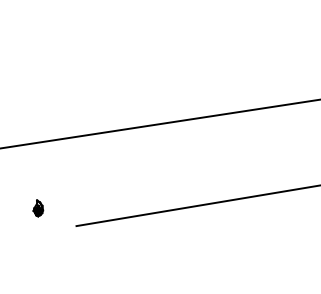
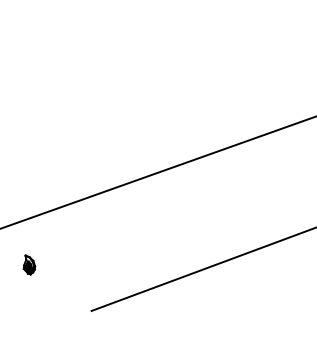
part: (38, 208) -> (29, 264), moved

